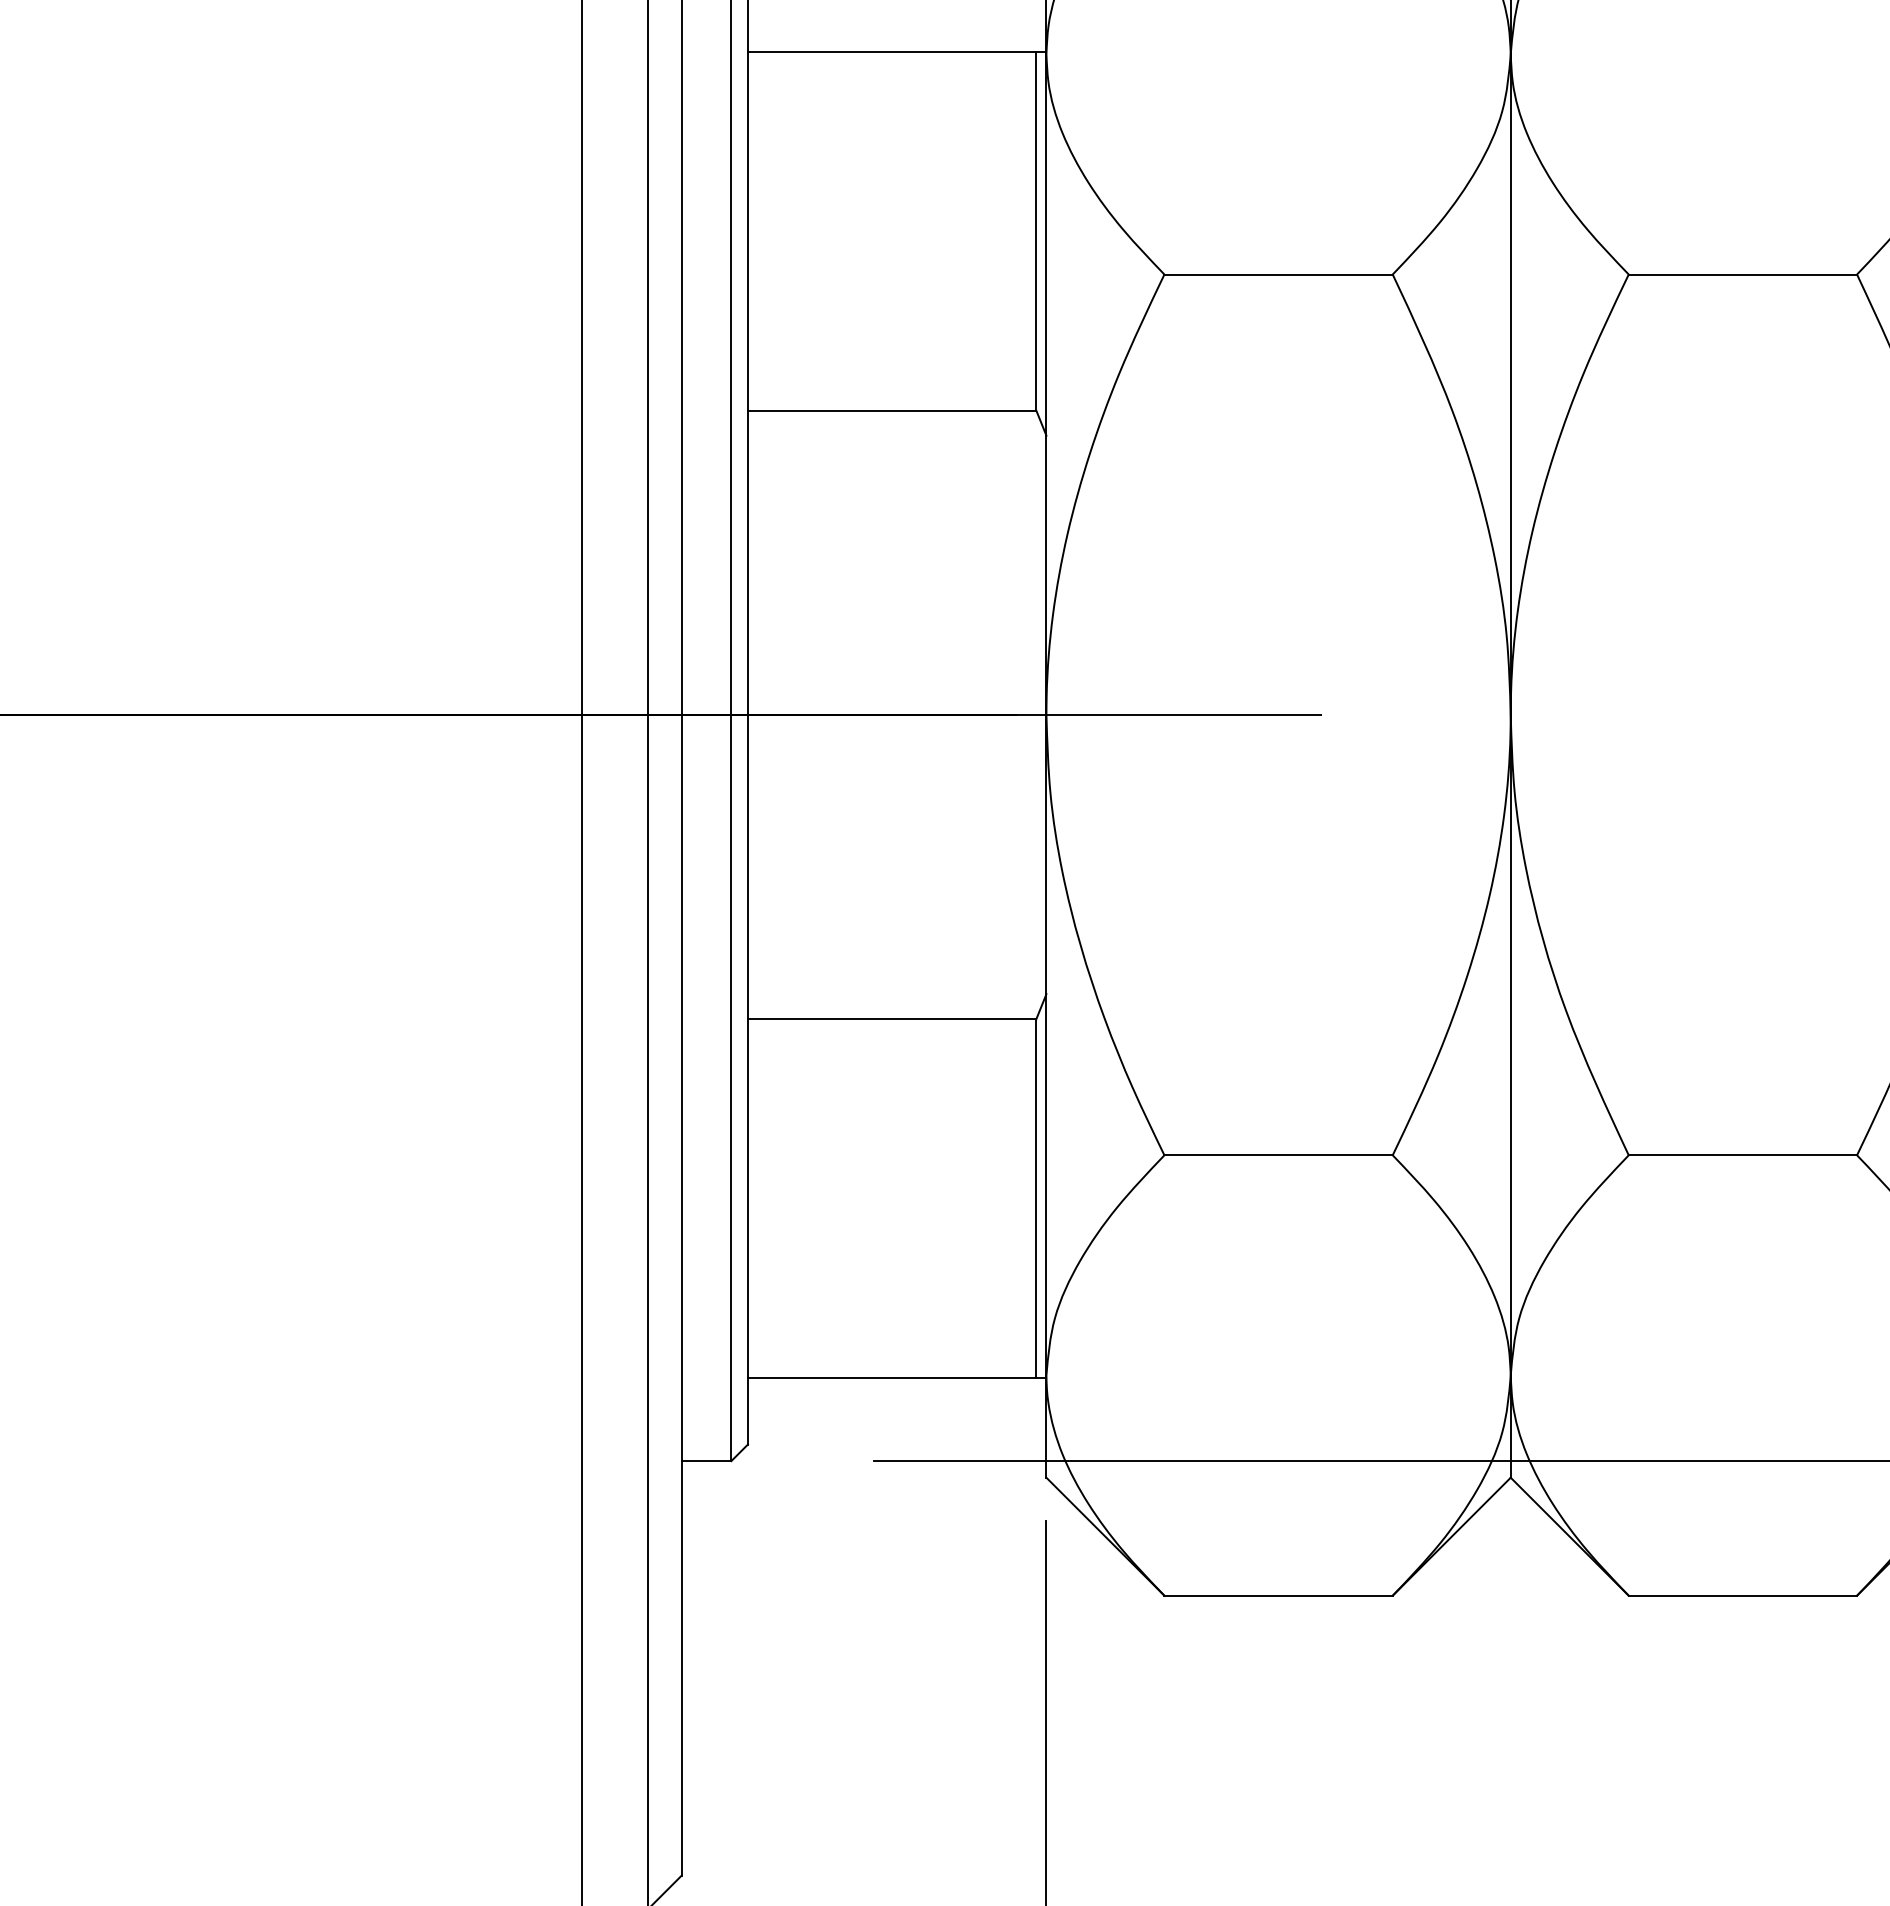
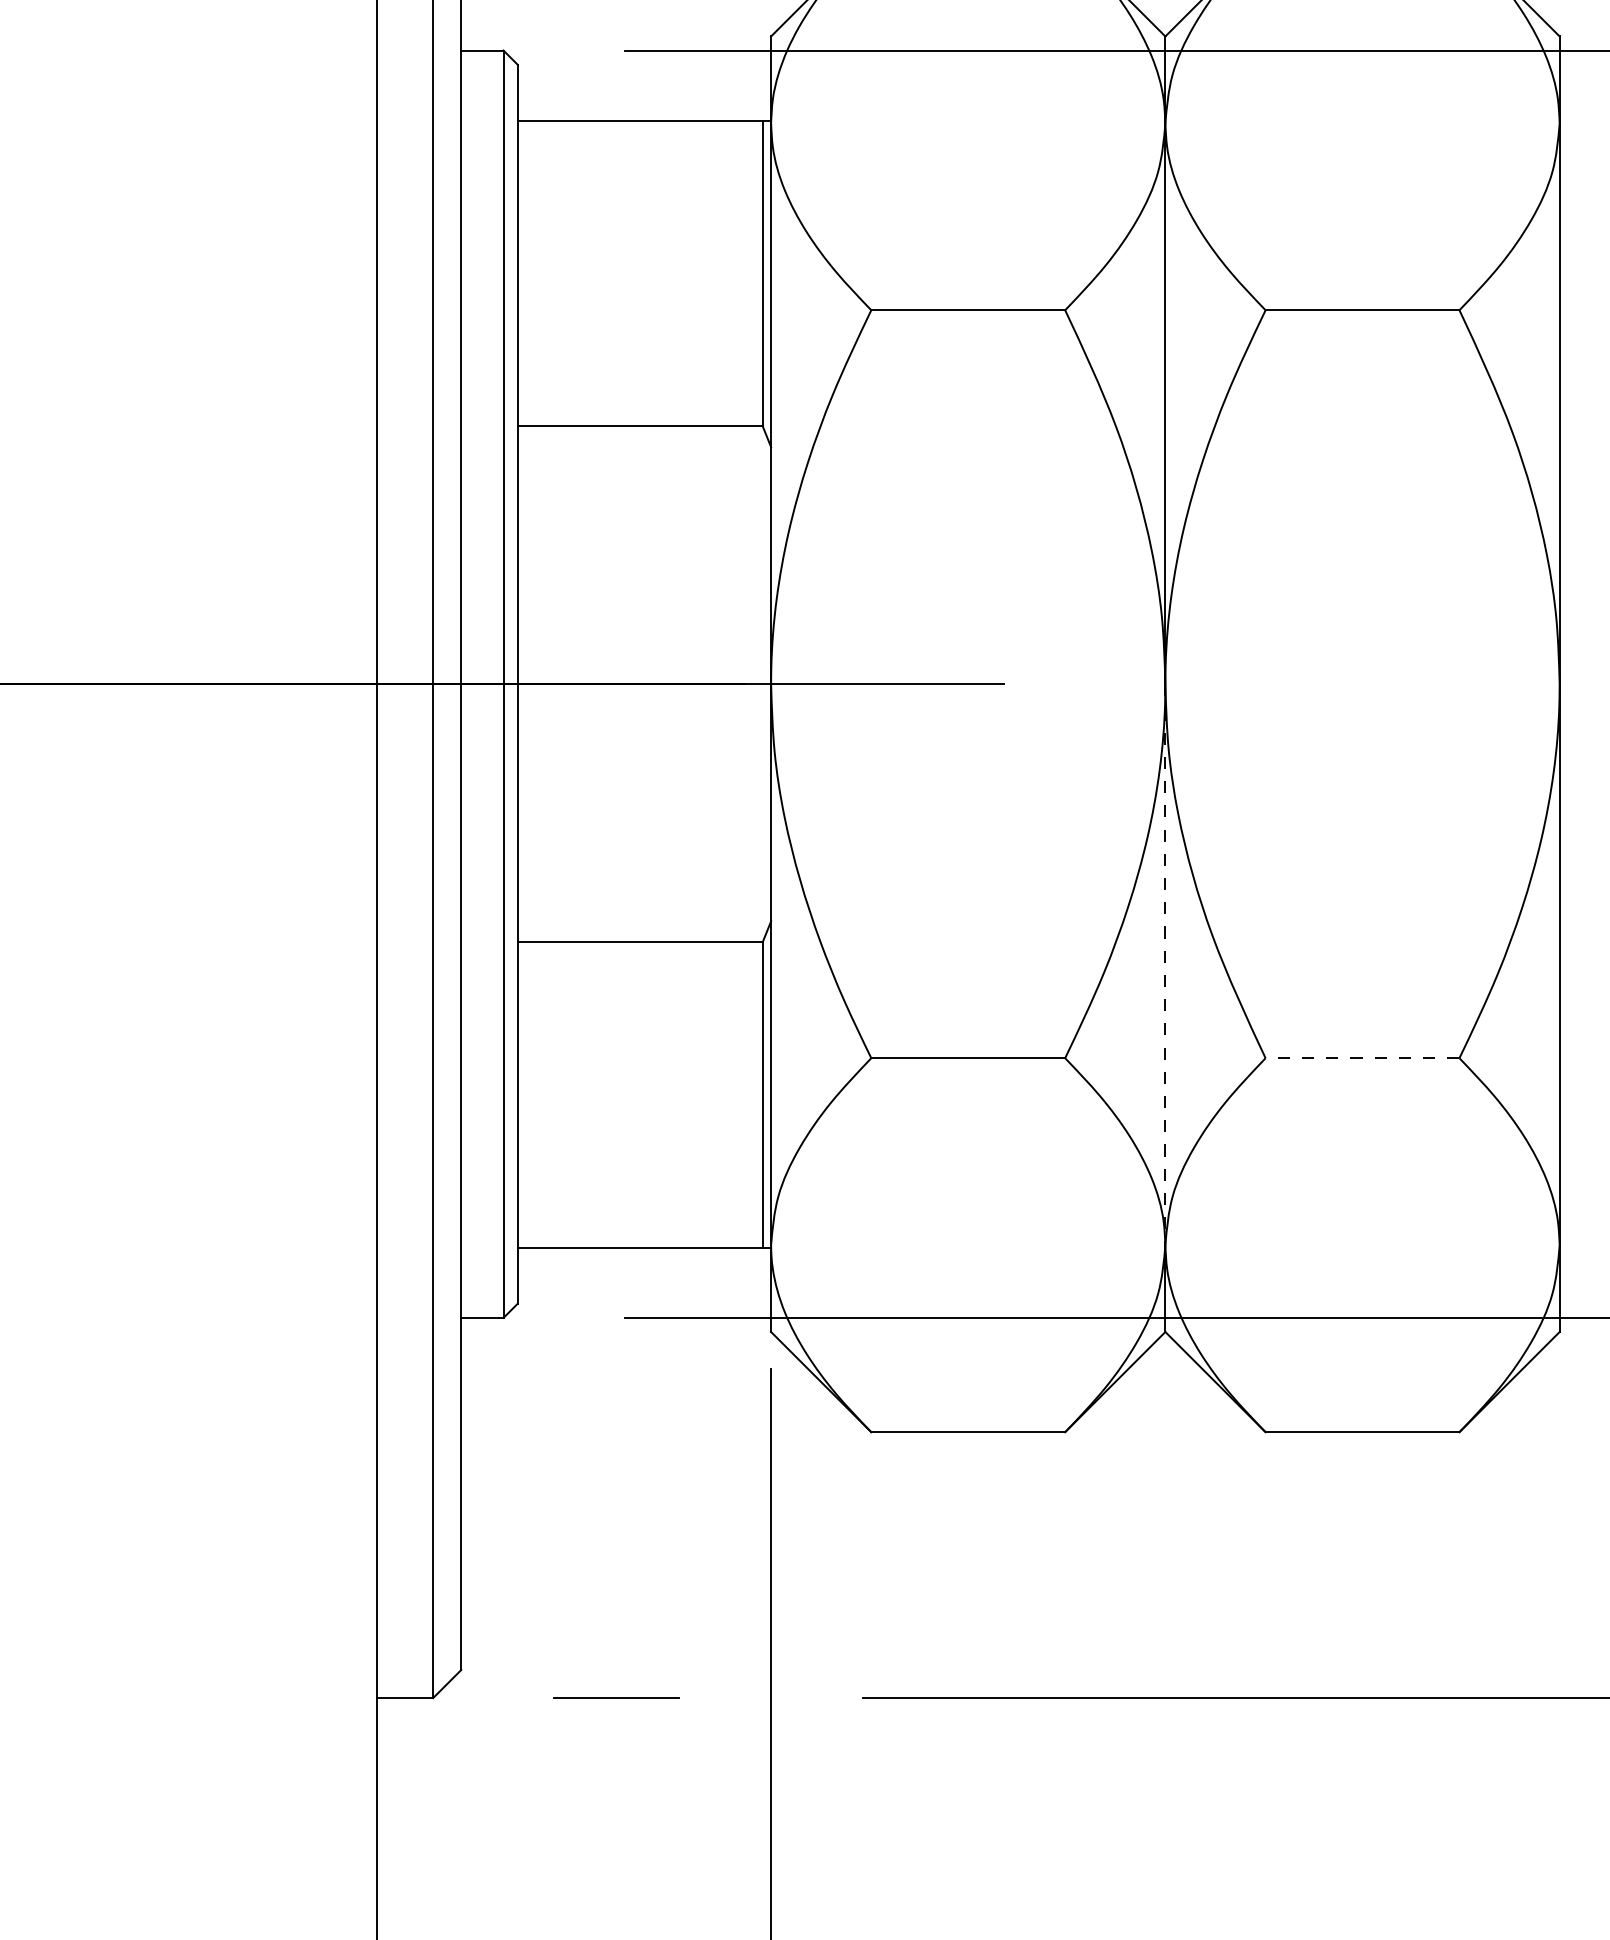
line: (1510, 1046) -> (1165, 965), solid -> dashed
line: (1742, 1155) -> (1362, 1058), solid -> dashed

